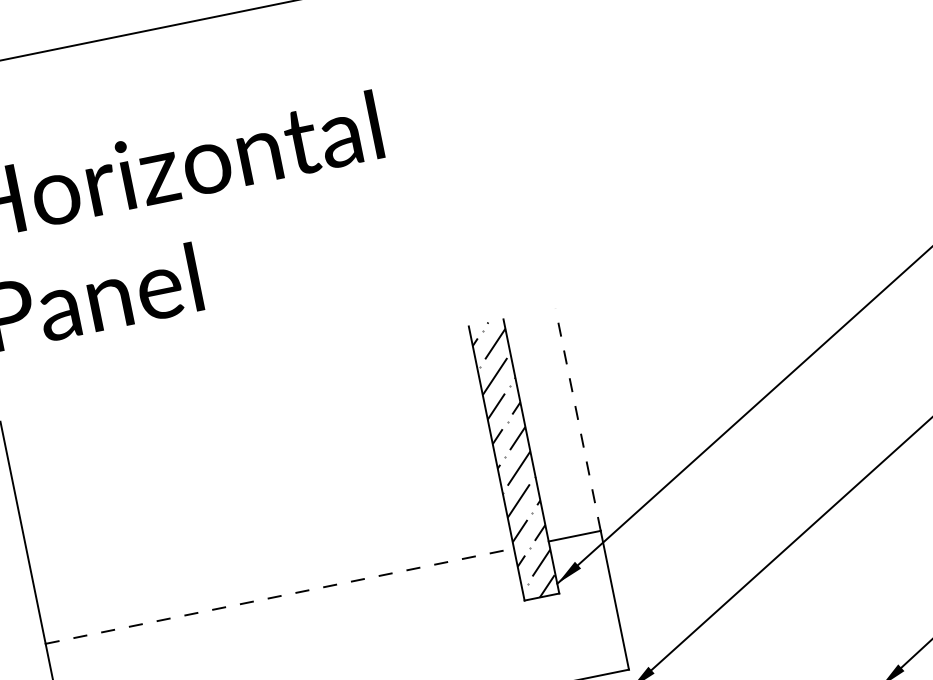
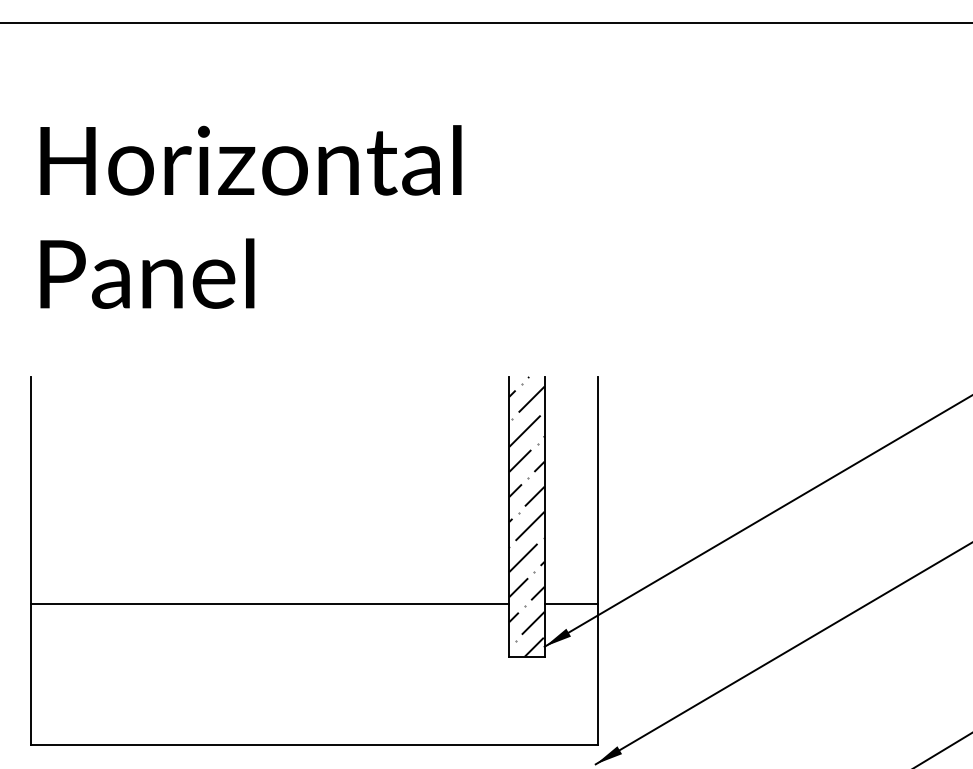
line: (577, 419) -> (597, 489), dashed -> solid
line: (280, 596) -> (270, 603), dashed -> solid

